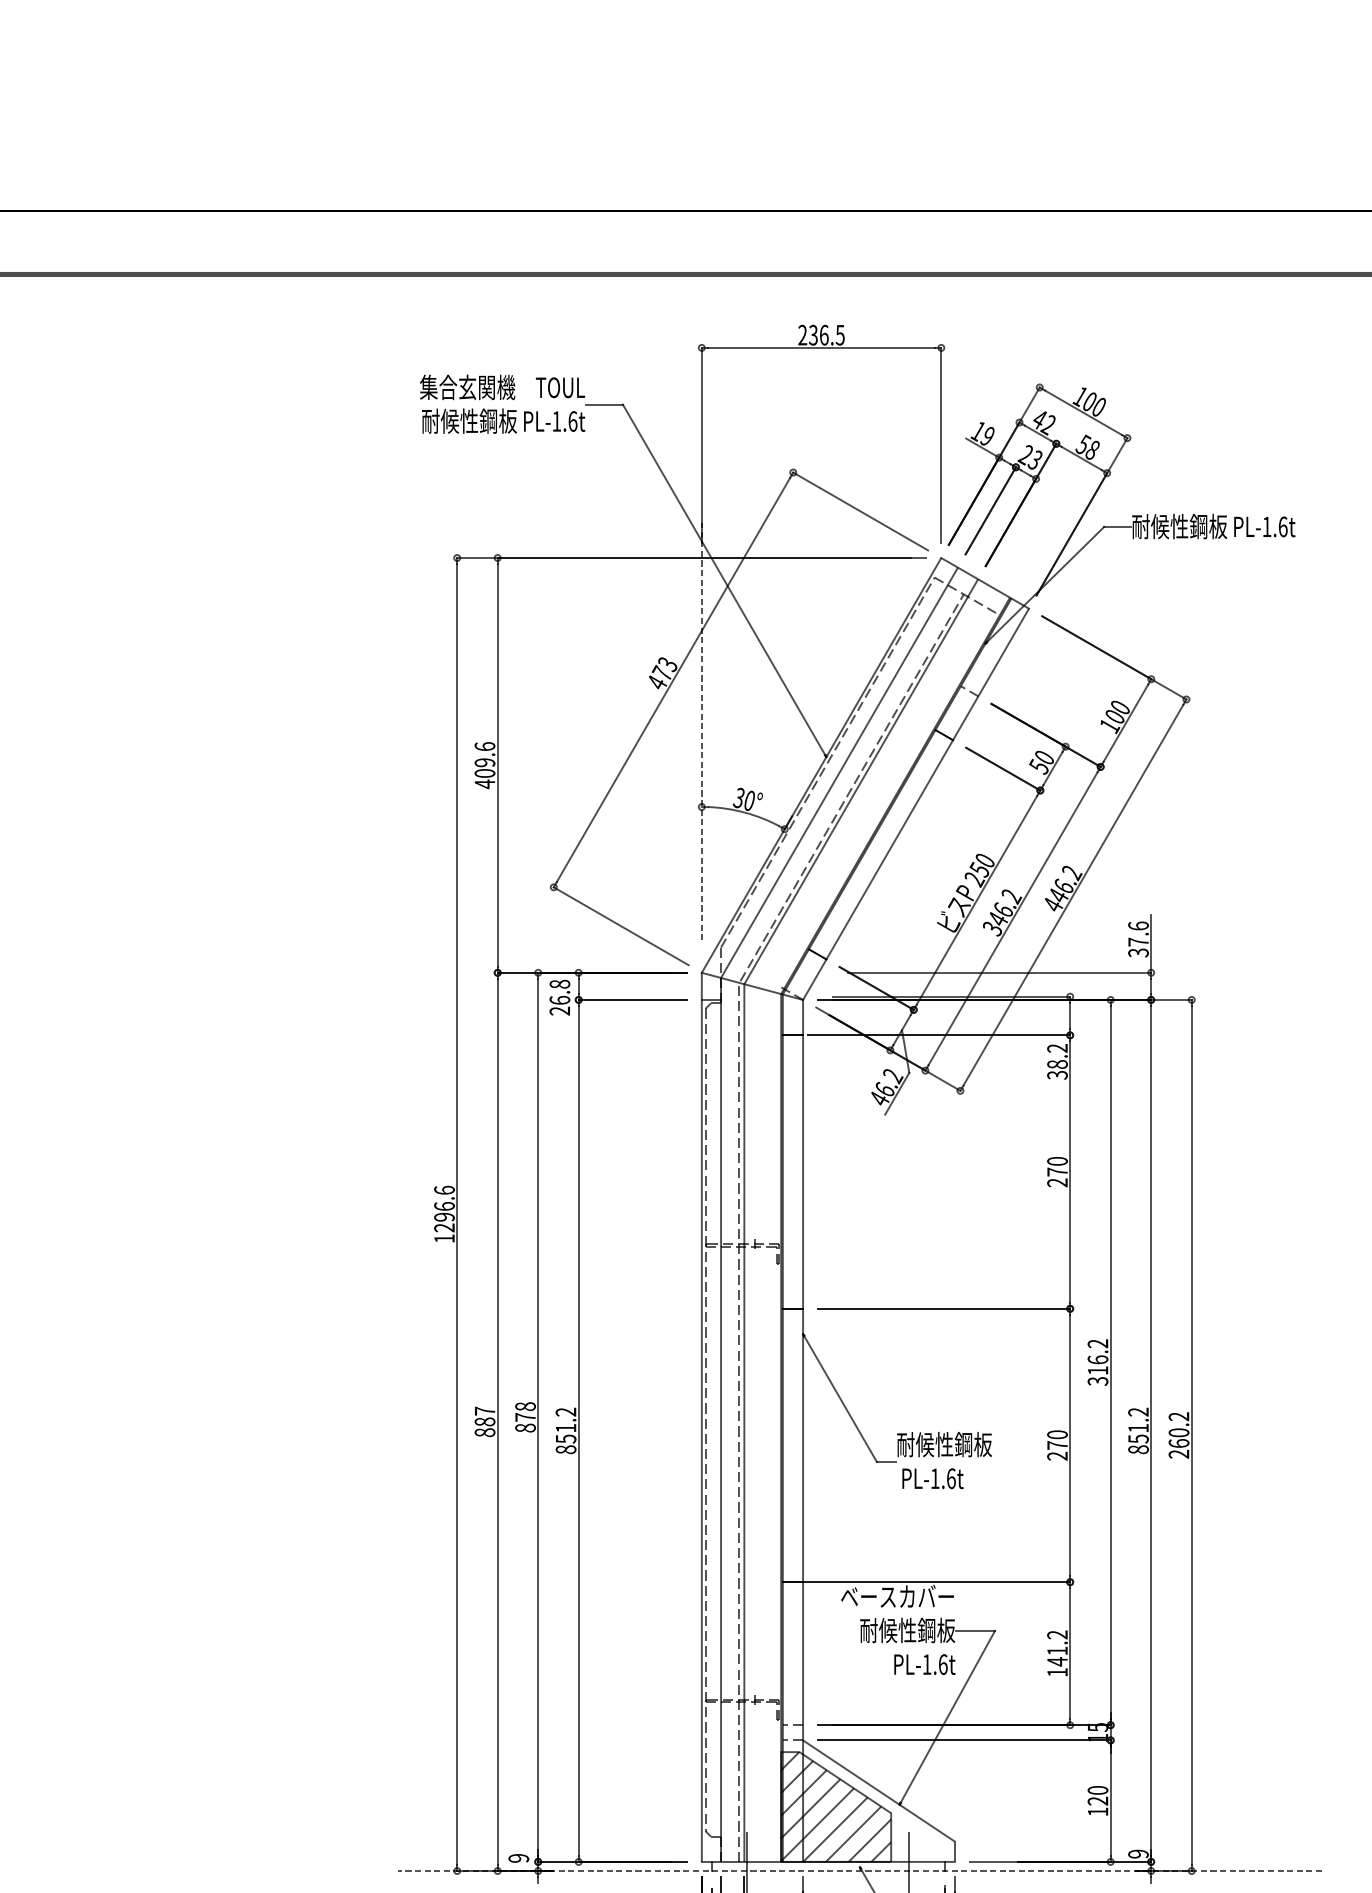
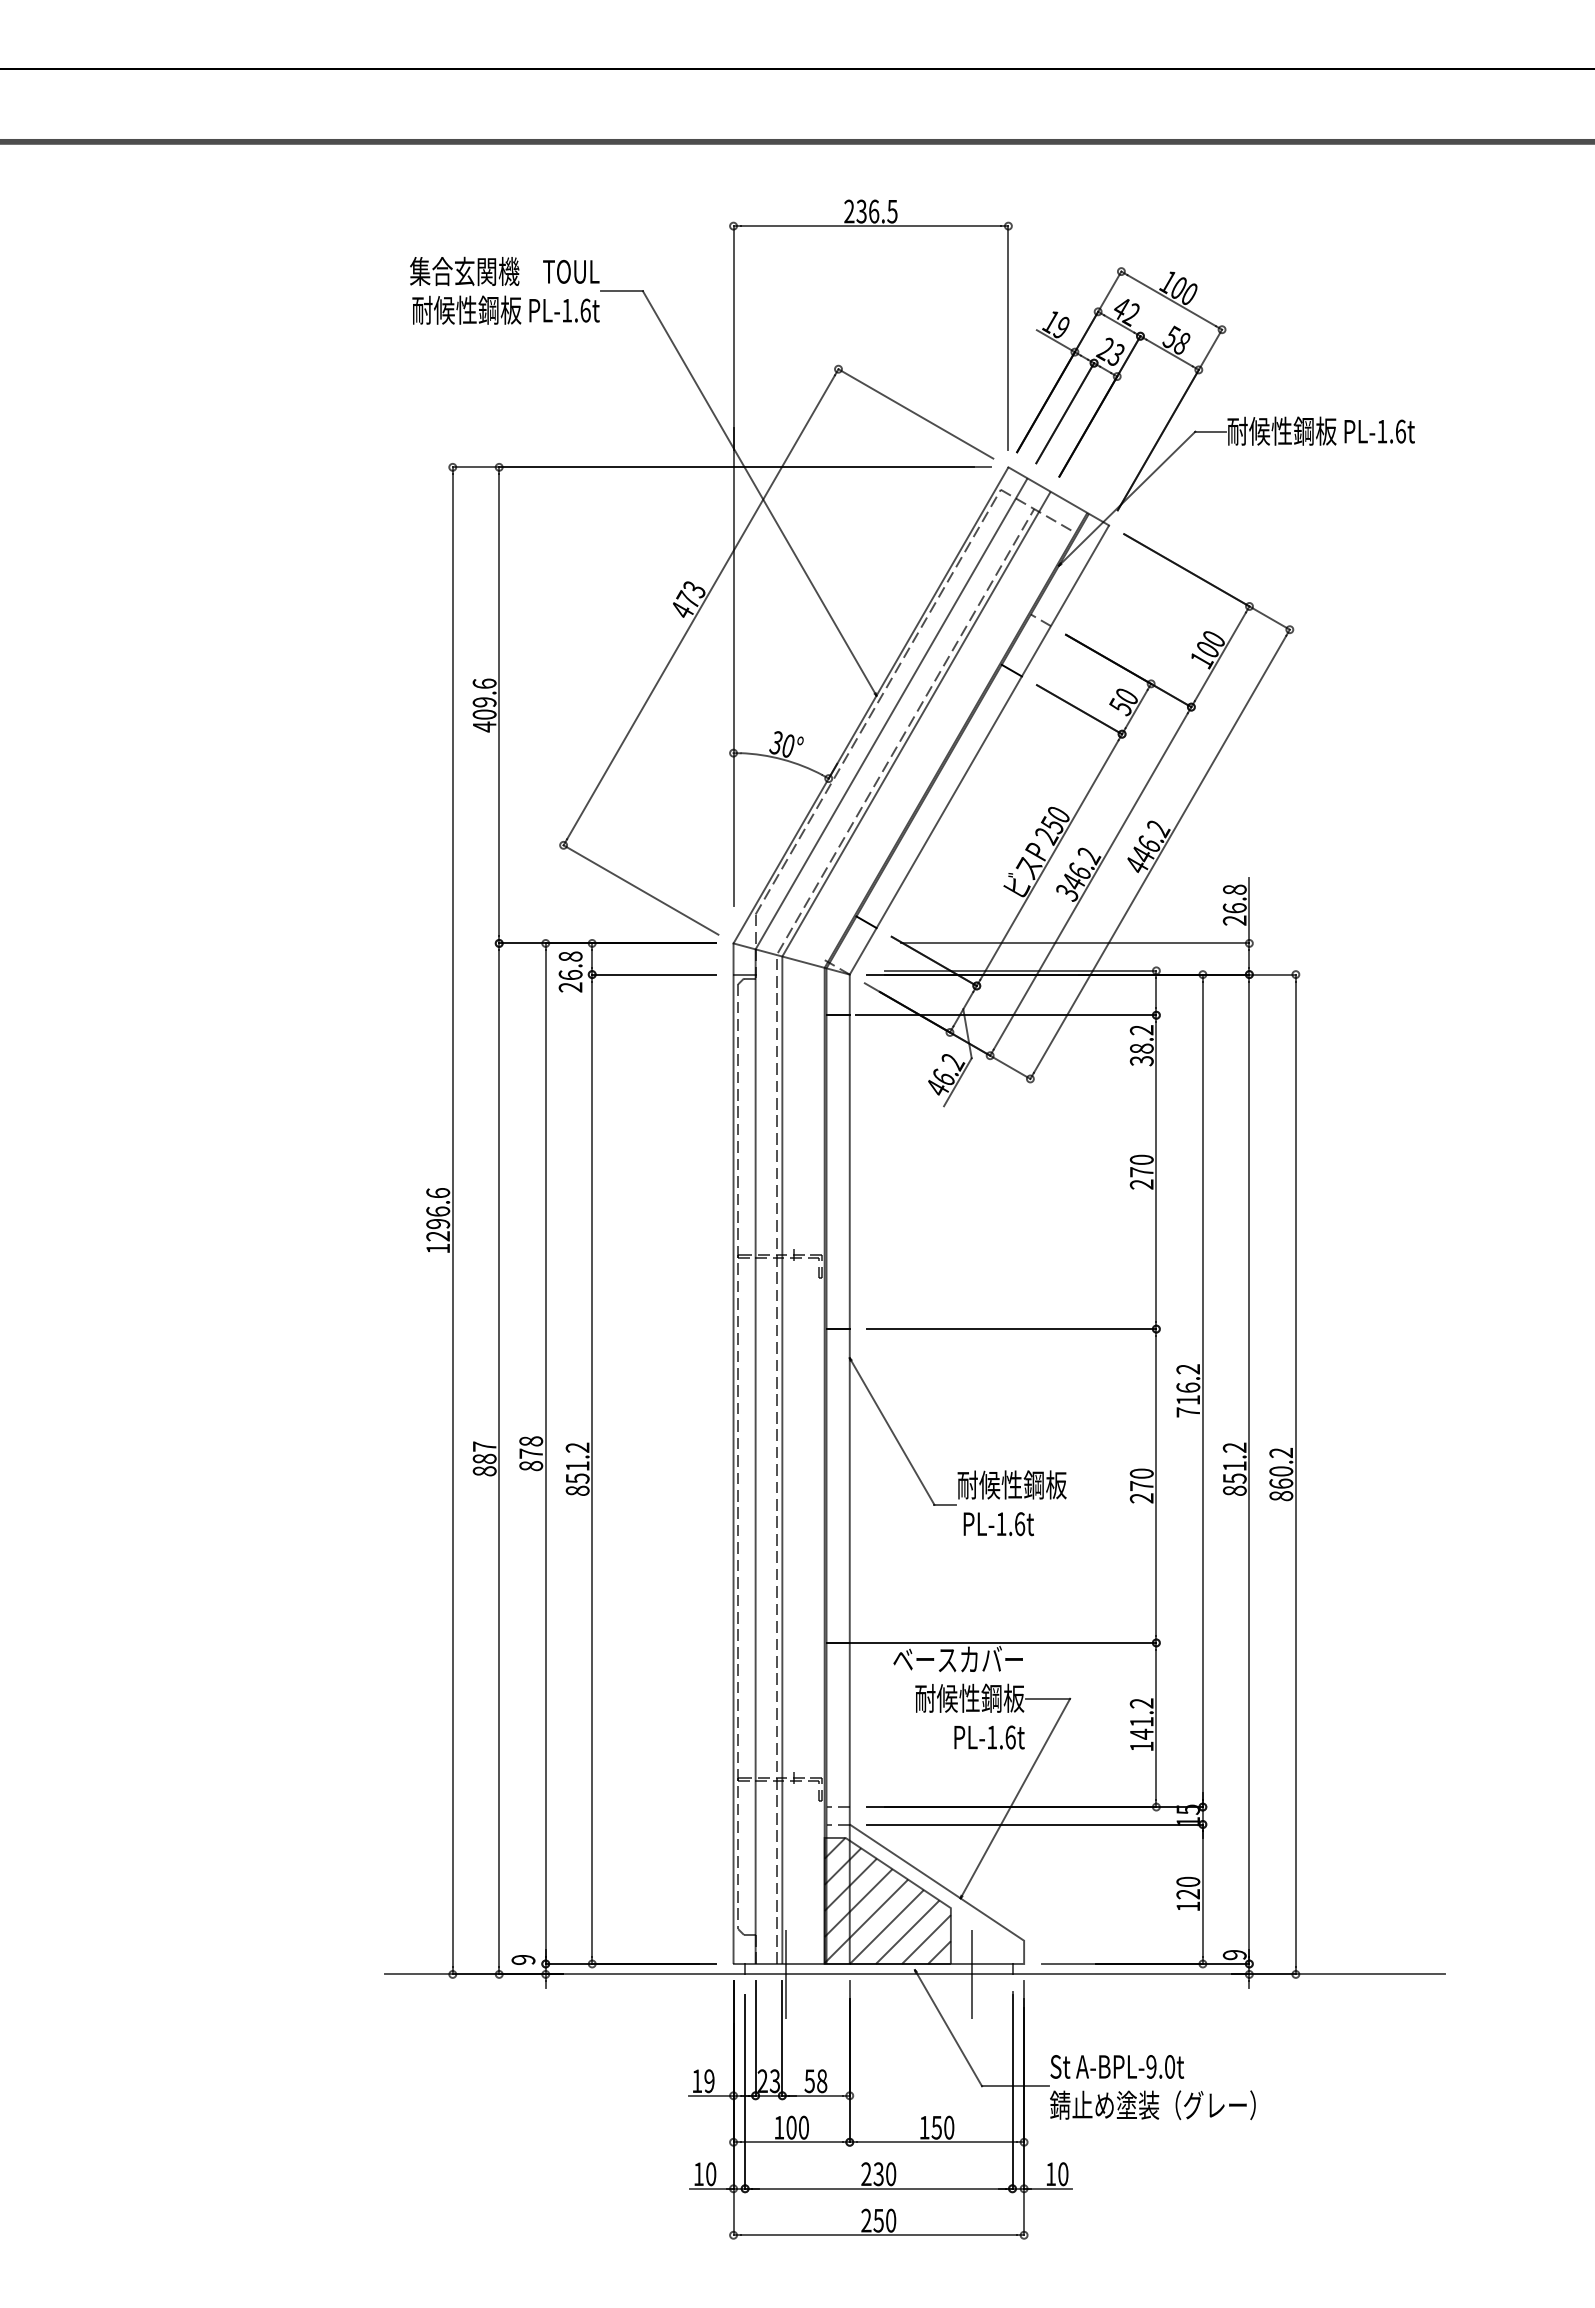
line: (701, 731) -> (733, 666), dashed -> solid
text: (1138, 938) -> (1234, 904), 37.6 -> 26.8
text: (1098, 1381) -> (1188, 1412), 316.2 -> 716.2
text: (1179, 1454) -> (1281, 1496), 260.2 -> 860.2
line: (859, 1871) -> (914, 1974), dashed -> solid

